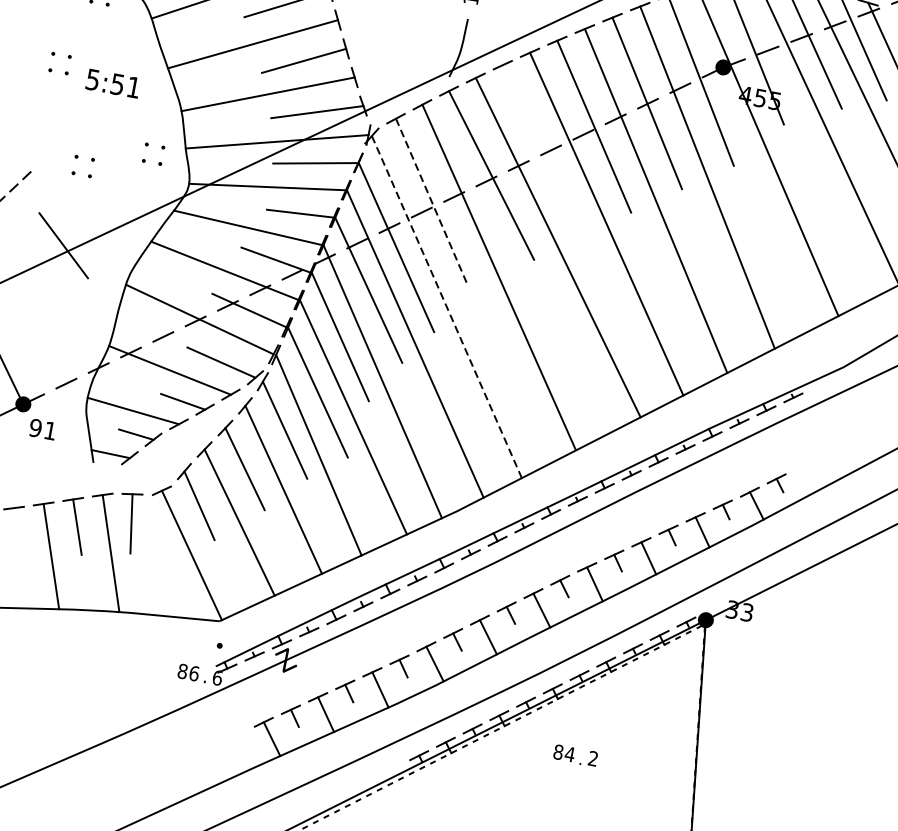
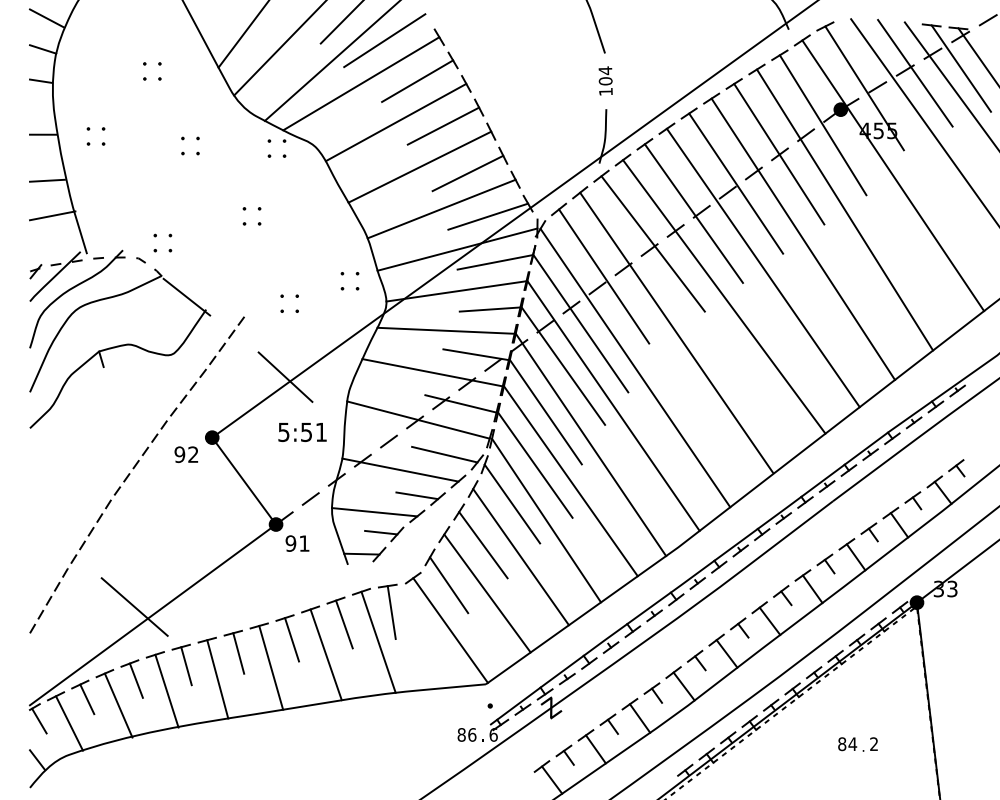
text: (113, 83) -> (302, 432), moved
line: (541, 150) -> (693, 213), added
line: (431, 201) -> (604, 276), dashed -> solid
line: (446, 307) -> (635, 368), dashed -> solid
line: (17, 532) -> (292, 639), added
text: (575, 755) -> (857, 744), moved

